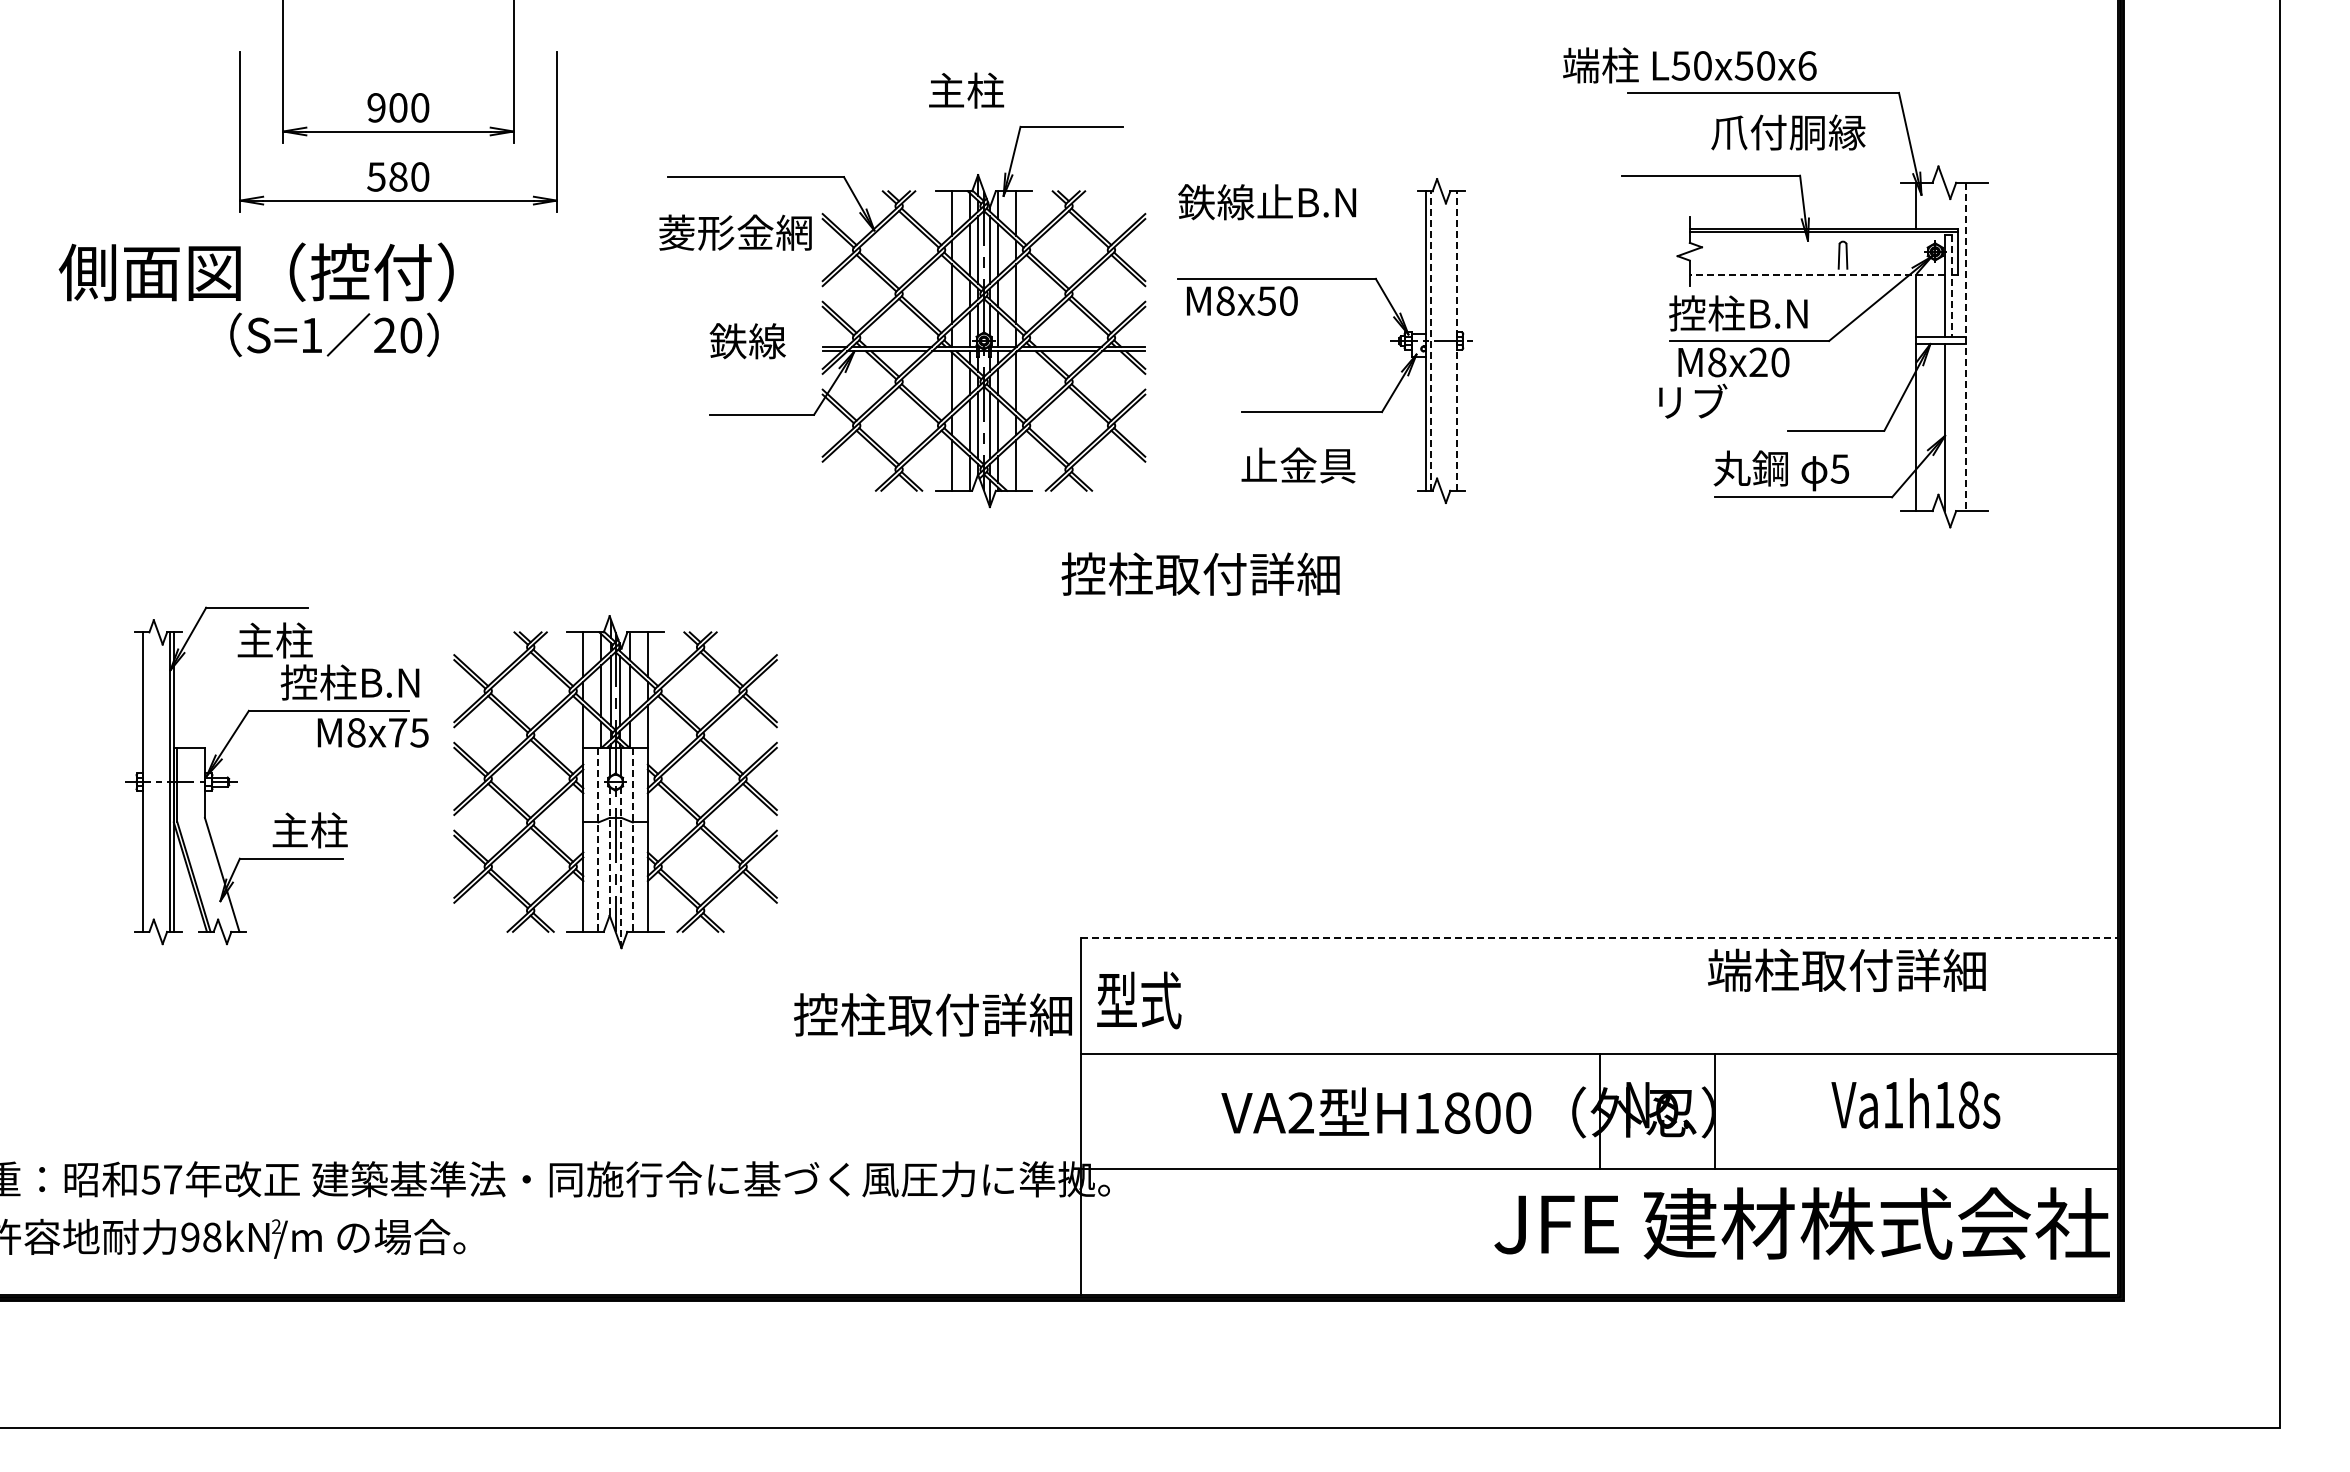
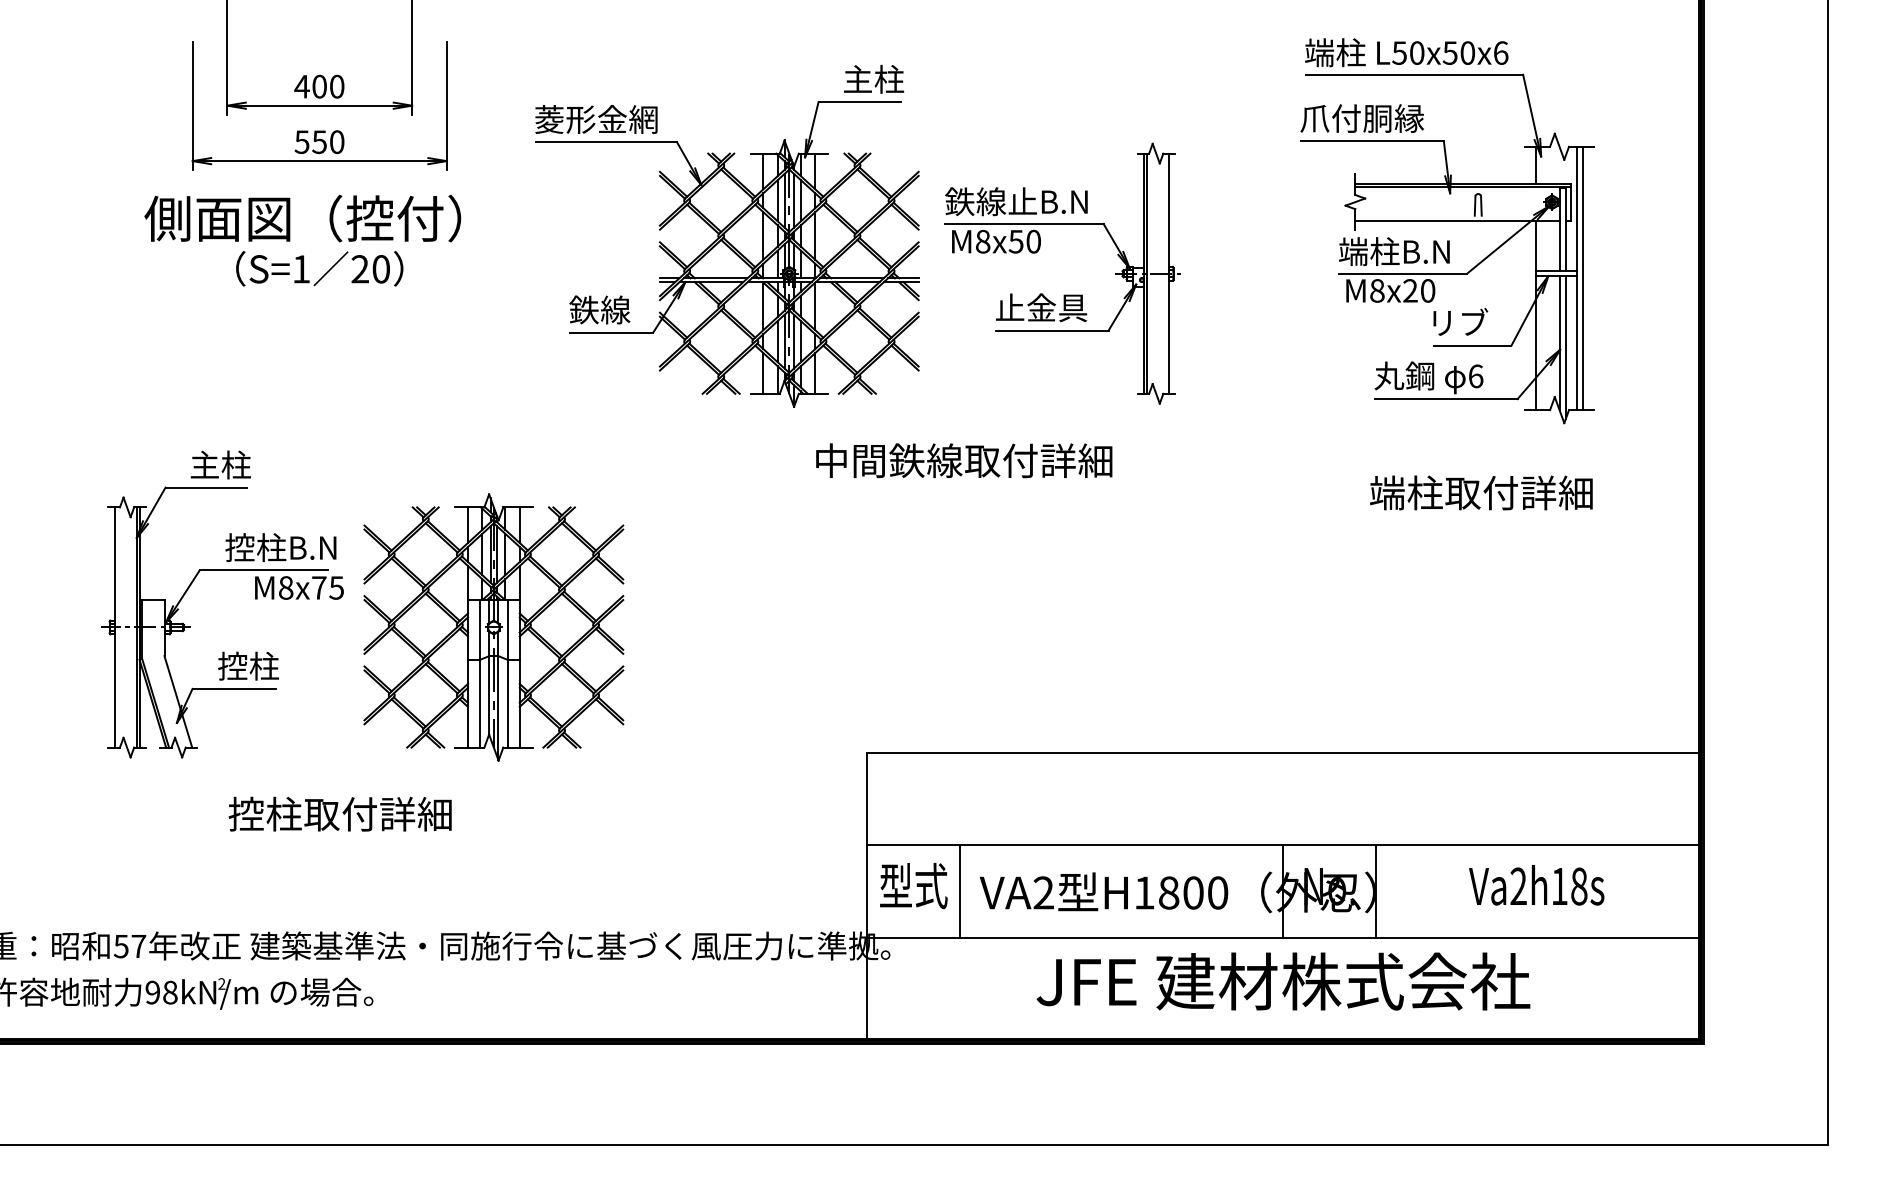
text: (1689, 65) -> (1406, 52), moved
text: (966, 90) -> (873, 79), moved
text: (376, 107) -> (302, 86), 900 -> 400
text: (1788, 132) -> (1362, 118), moved
text: (398, 176) -> (319, 141), 580 -> 550
text: (1266, 202) -> (1015, 201), moved
text: (735, 232) -> (596, 119), moved
text: (255, 271) -> (302, 217), moved
line: (1817, 274) -> (1457, 220), dashed -> solid
line: (1952, 286) -> (1566, 230), dashed -> solid
text: (1687, 313) -> (1353, 251), 控柱B.N -> 端柱B.N
text: (334, 334) -> (319, 268), moved
text: (747, 341) -> (599, 310), moved
line: (1430, 341) -> (1147, 274), dashed -> solid
line: (1457, 341) -> (1169, 274), dashed -> solid
line: (1973, 346) -> (1582, 278), added
line: (1966, 347) -> (1577, 278), dashed -> solid
text: (1693, 400) -> (1460, 321), moved
line: (1952, 433) -> (1566, 347), added
text: (1298, 465) -> (1041, 307), moved
text: (1839, 468) -> (1475, 375), 5 -> 6
text: (1201, 573) -> (963, 460), 控柱取付詳細 -> 中間鉄線取付詳細
text: (274, 640) -> (220, 464), moved
text: (289, 830) -> (232, 666), 主柱 -> 控柱
line: (598, 840) -> (480, 674), dashed -> solid
line: (632, 840) -> (507, 674), dashed -> solid
line: (609, 852) -> (488, 683), dashed -> solid
line: (621, 868) -> (498, 696), dashed -> solid
line: (1600, 938) -> (1283, 752), dashed -> solid
text: (1846, 969) -> (1481, 492), moved
text: (1139, 1000) -> (914, 886), moved
text: (932, 1014) -> (339, 813), moved
text: (1893, 1104) -> (1518, 886), Va1h18s -> Va2h18s
line: (1196, 1110) -> (959, 890), added
text: (1801, 1223) -> (1282, 981), moved

